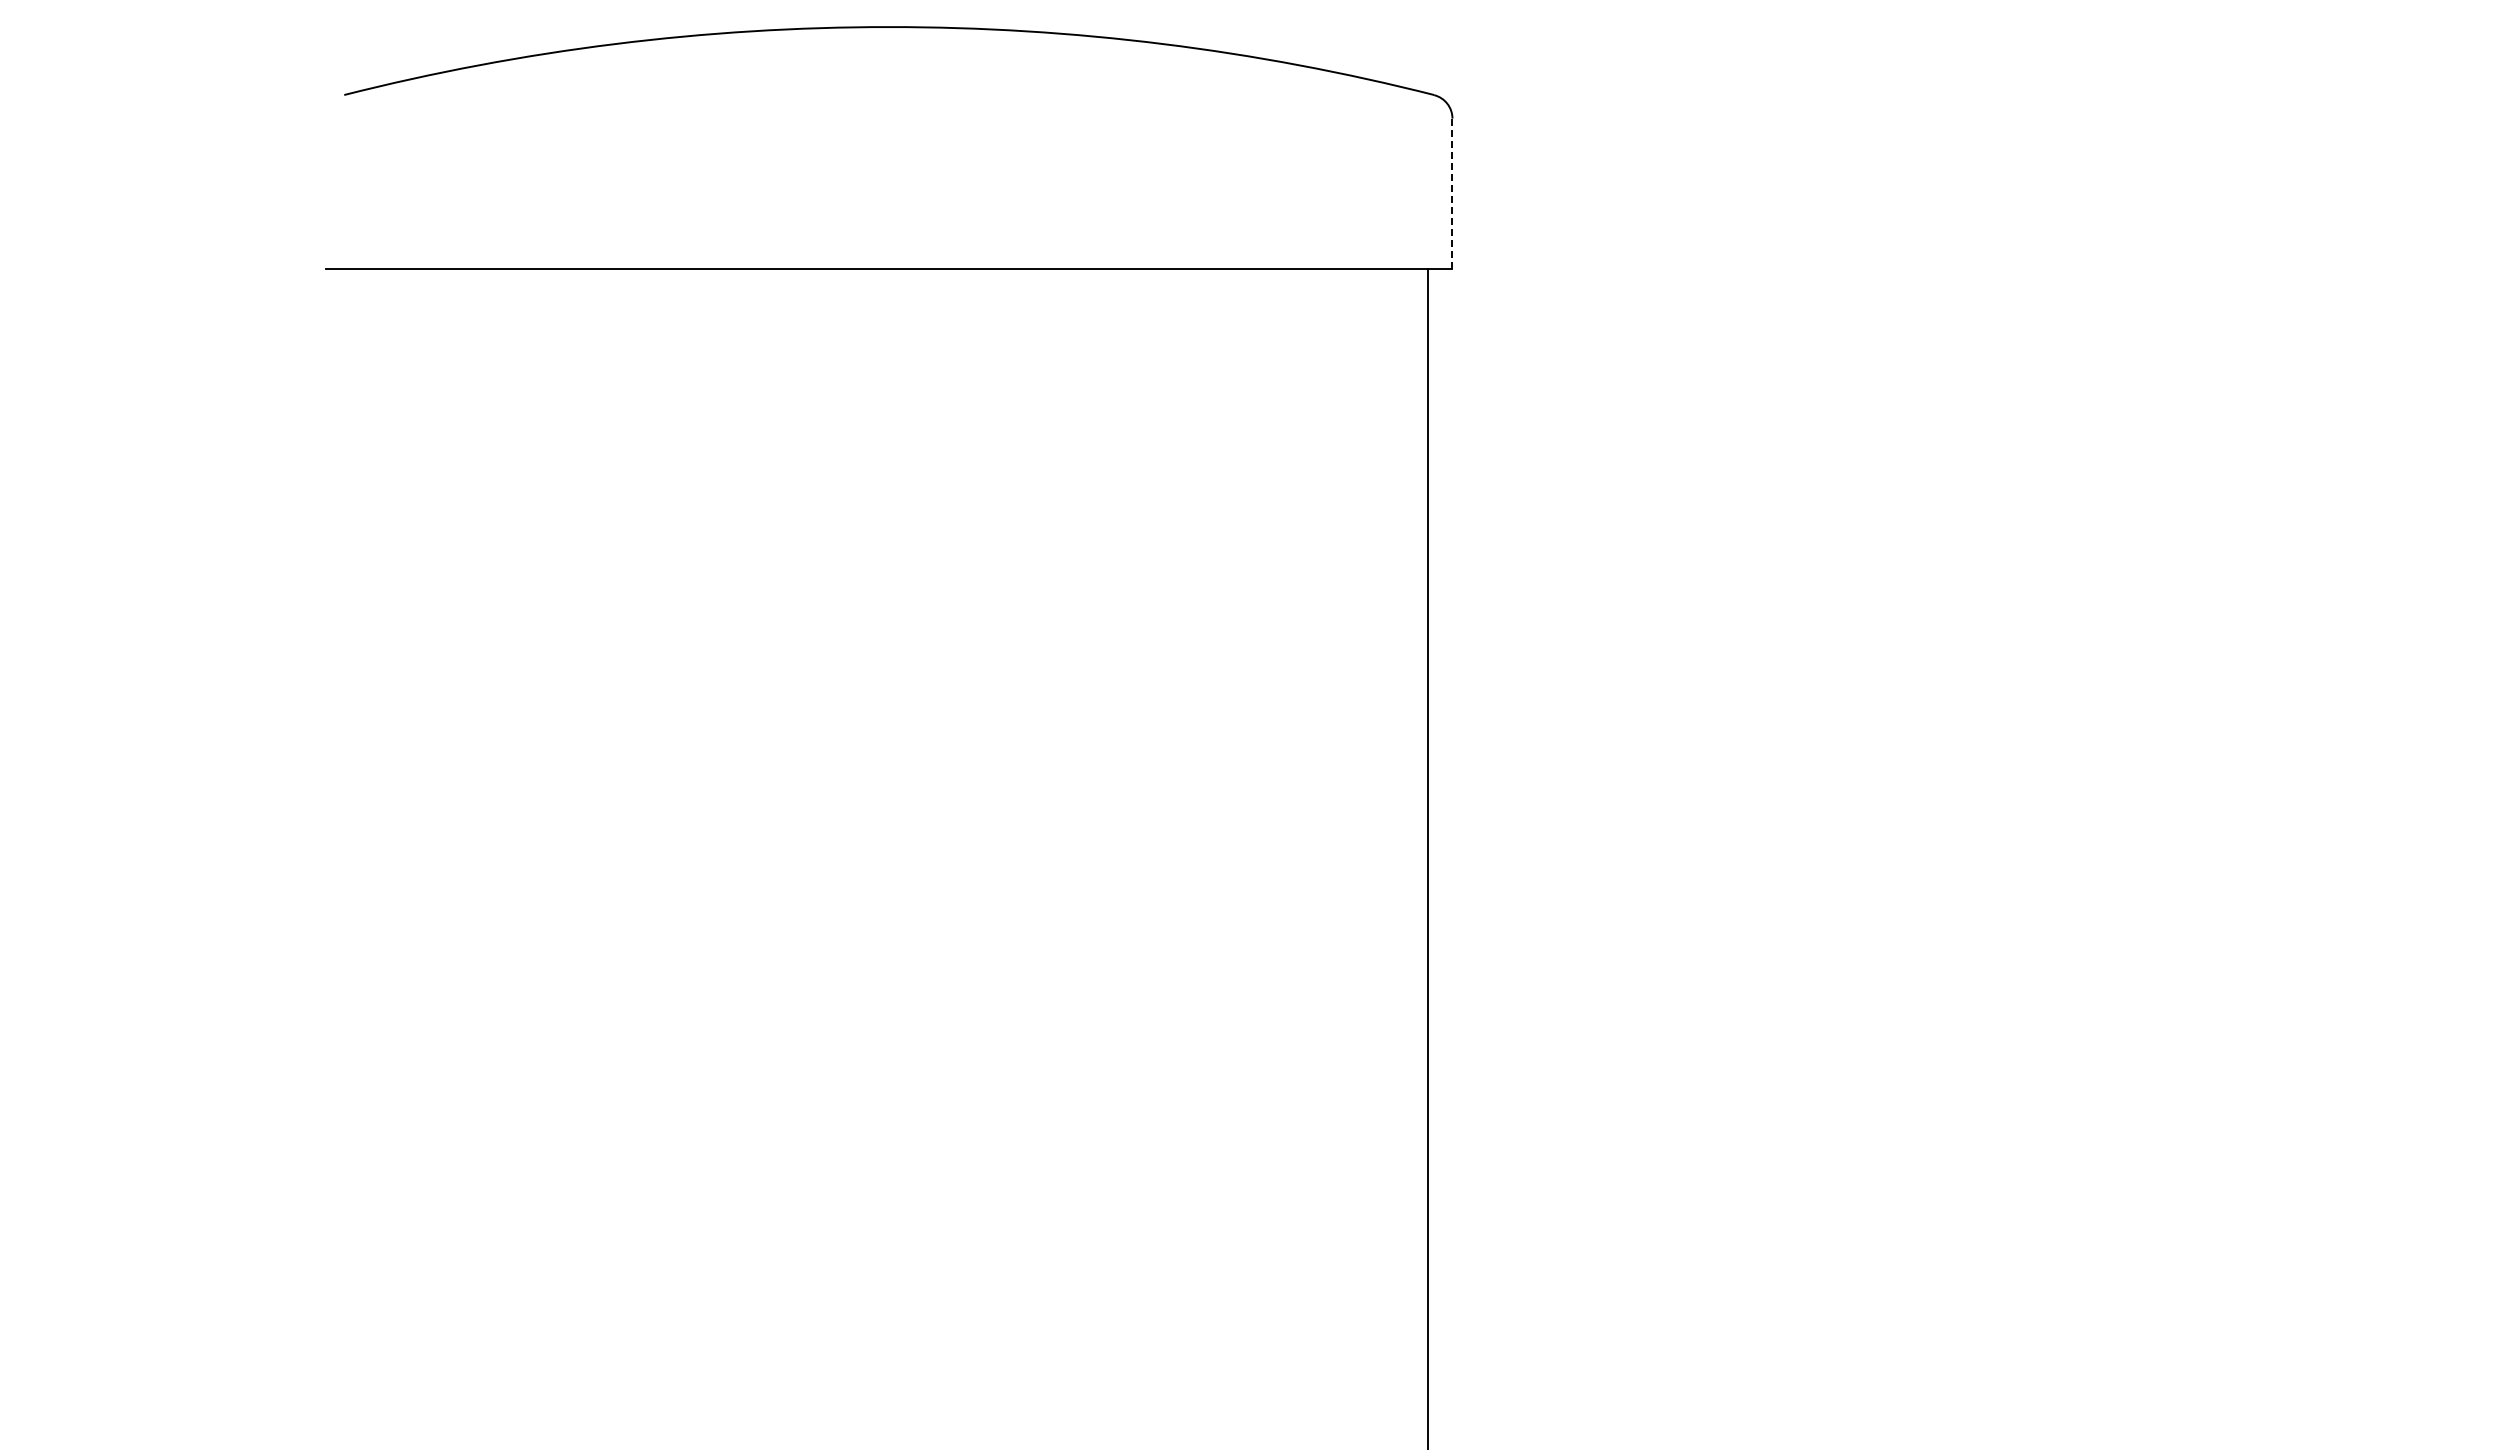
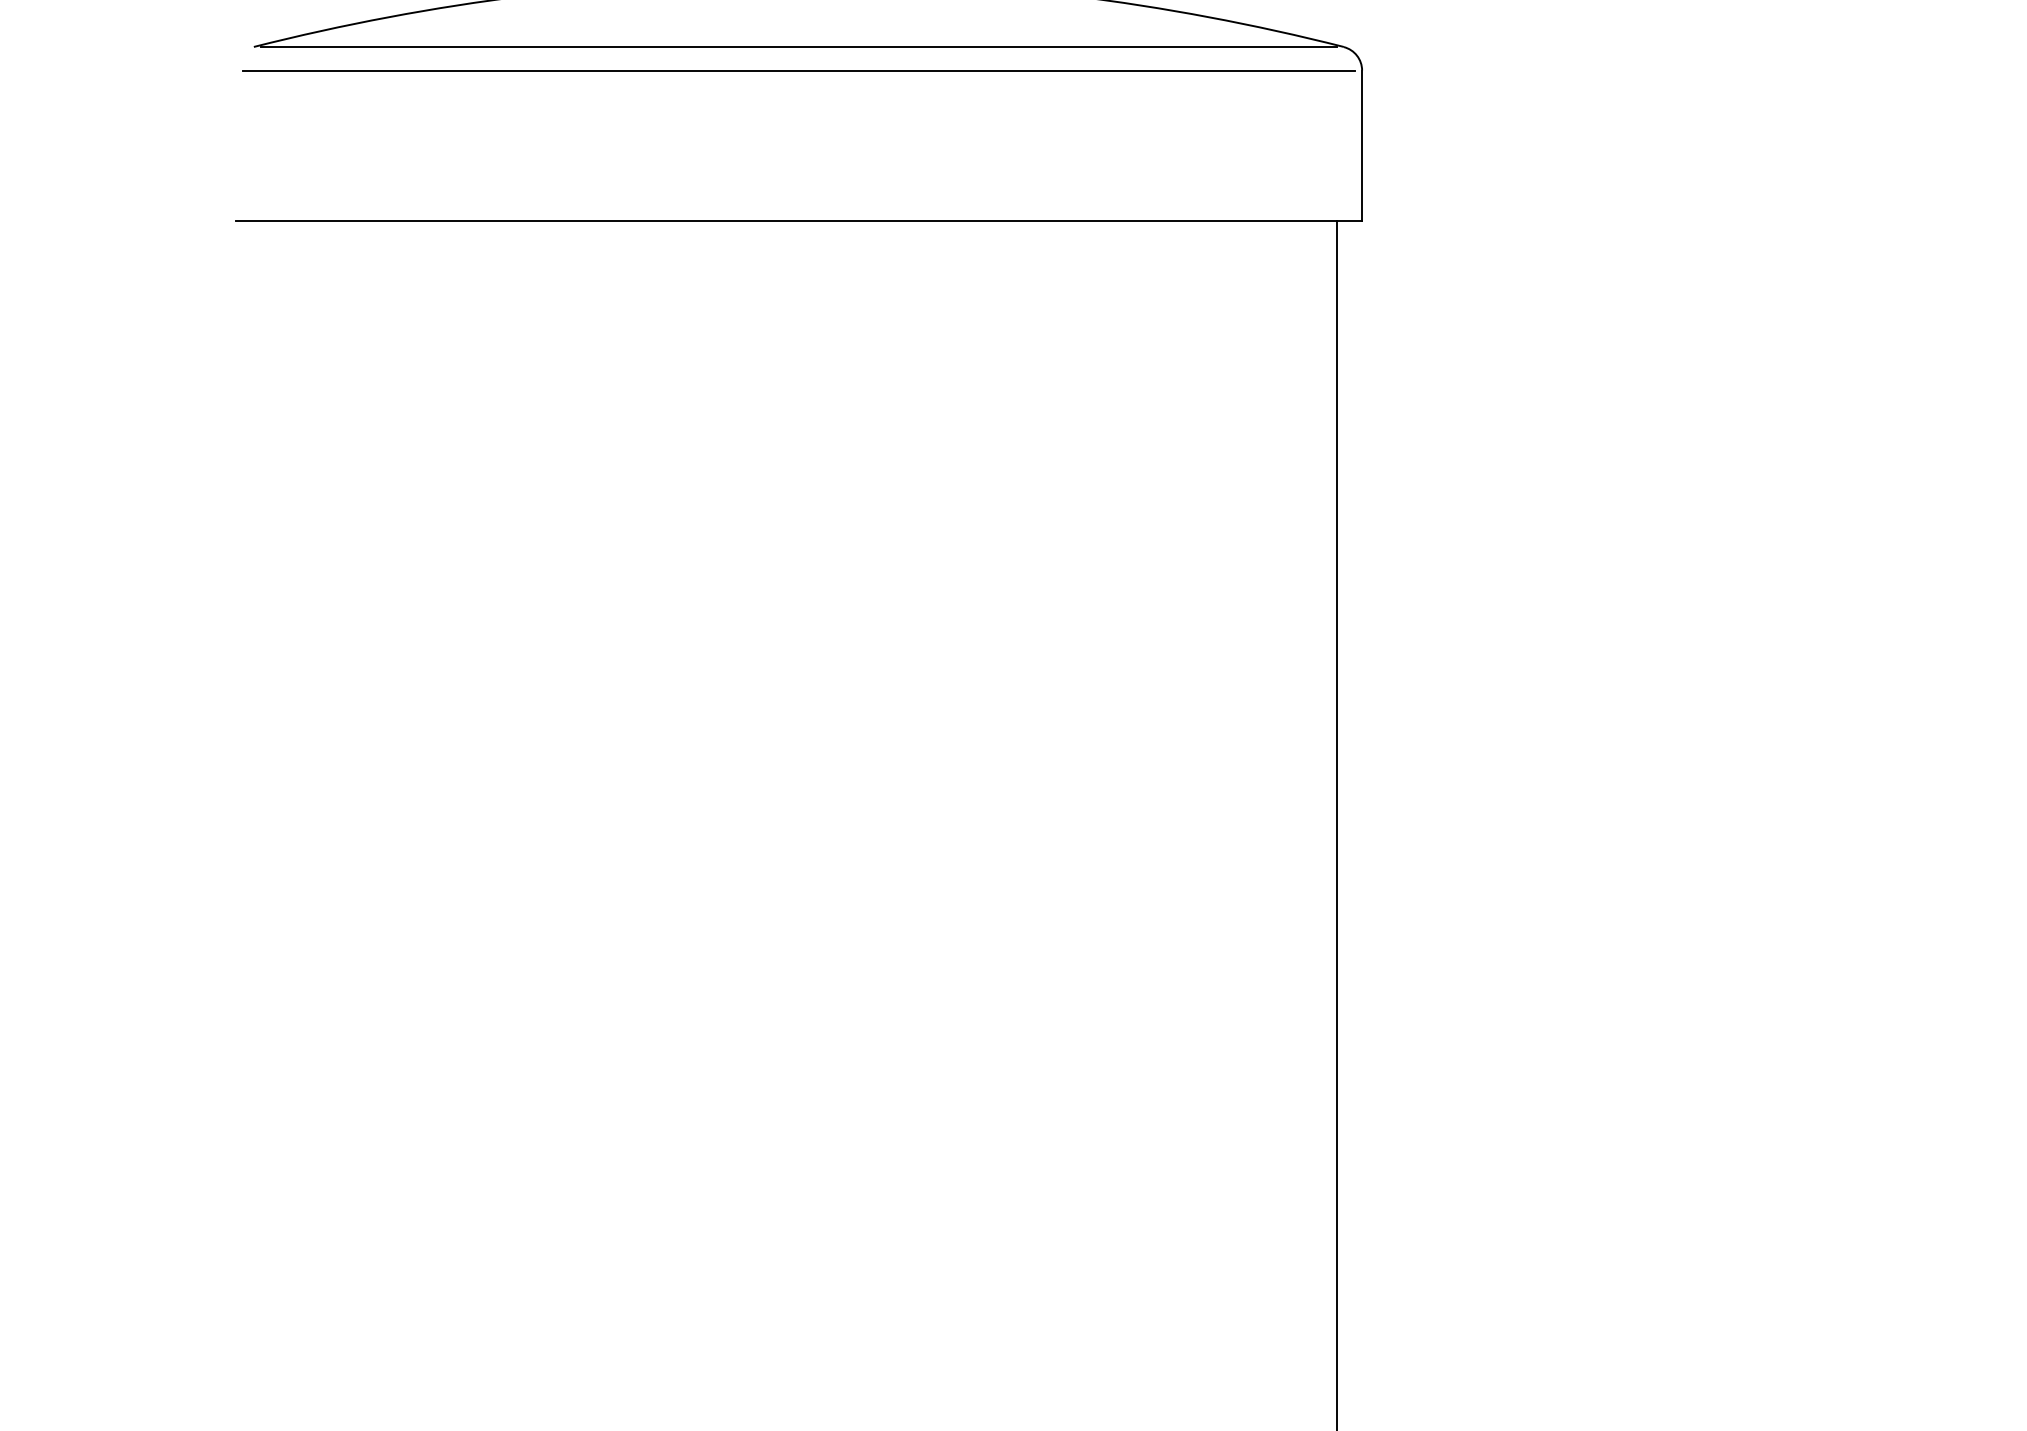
line: (889, 95) -> (799, 47), added
line: (889, 118) -> (799, 70), added
line: (1452, 194) -> (1362, 146), dashed -> solid

